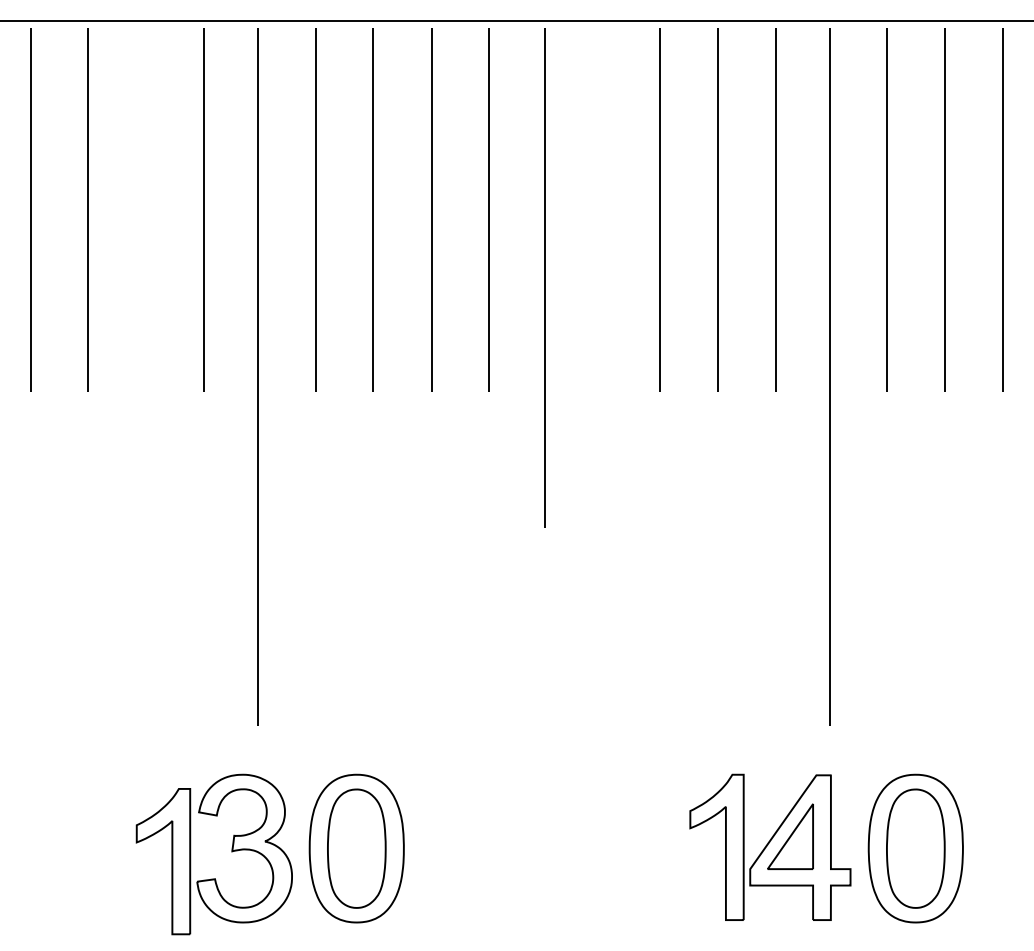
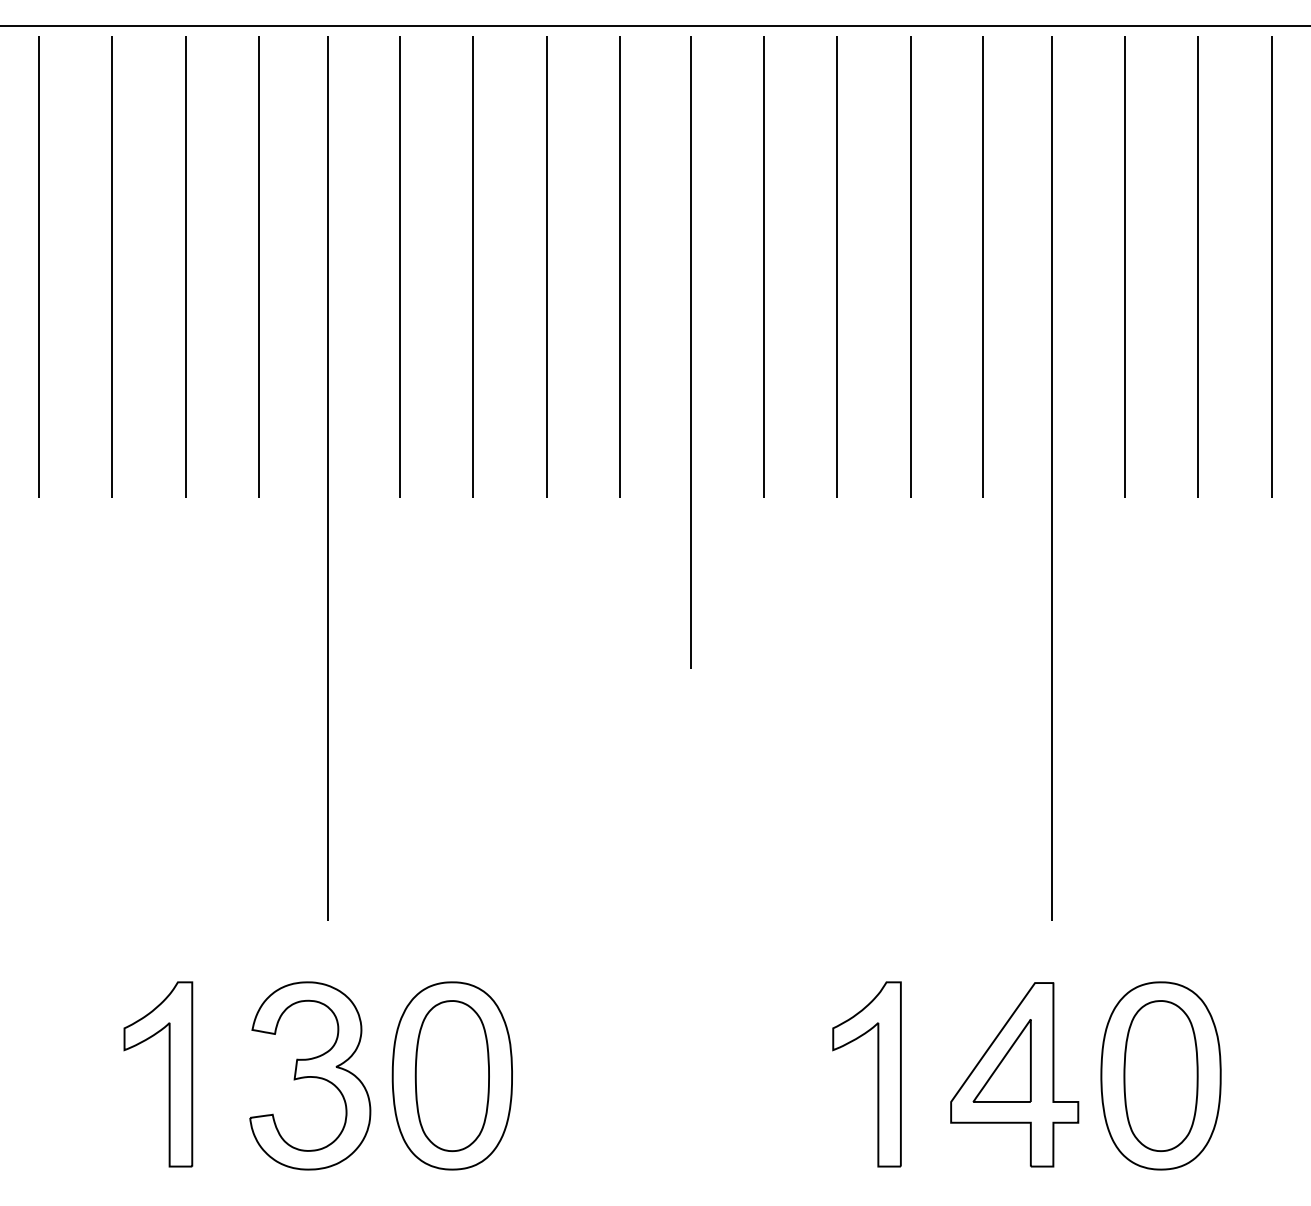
line: (146, 210) -> (185, 266), added
line: (602, 210) -> (763, 266), added
part: (725, 847) -> (877, 1074), moved
part: (171, 861) -> (168, 1074), moved

